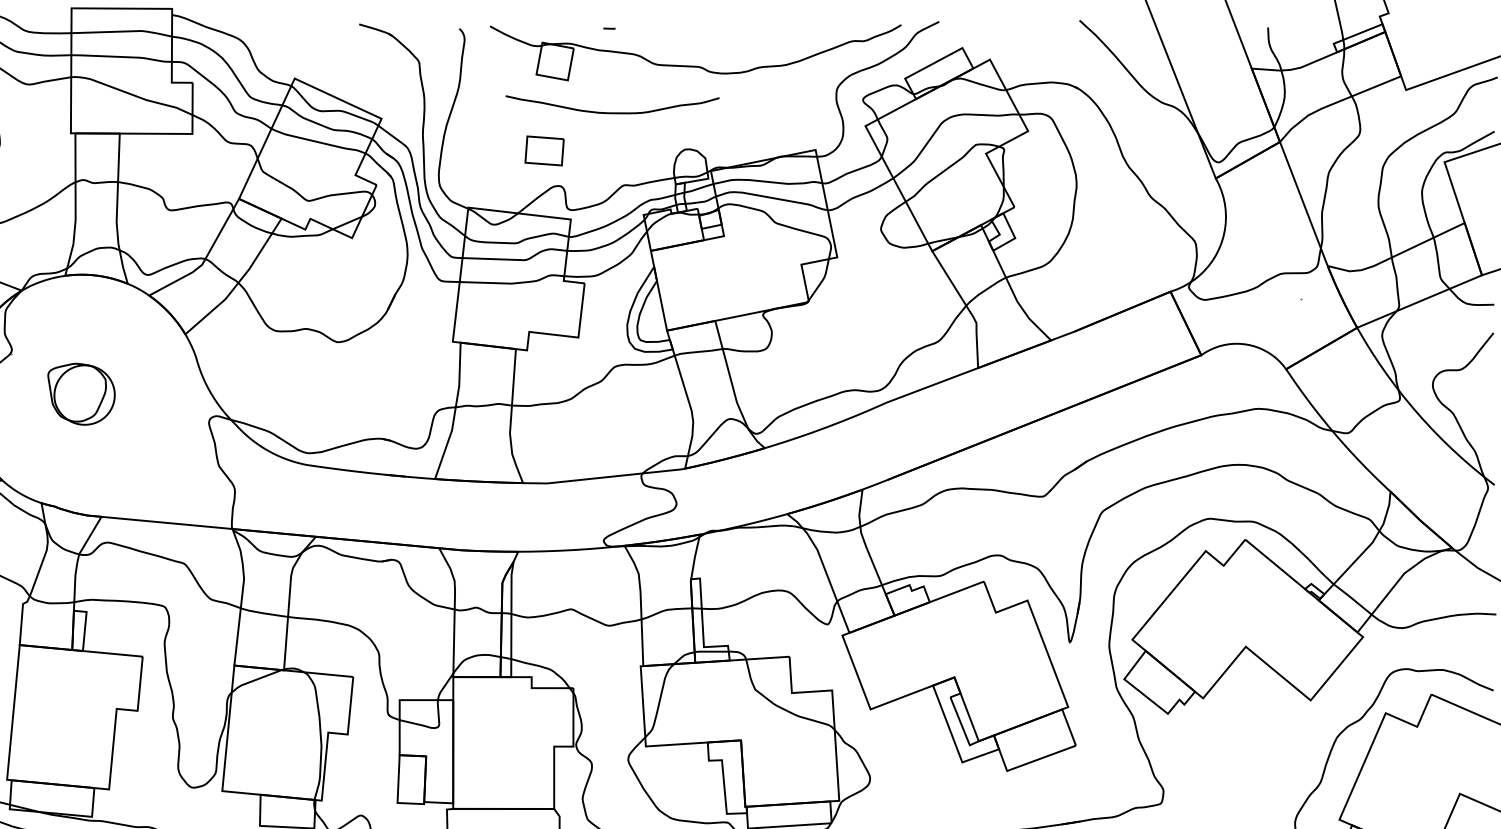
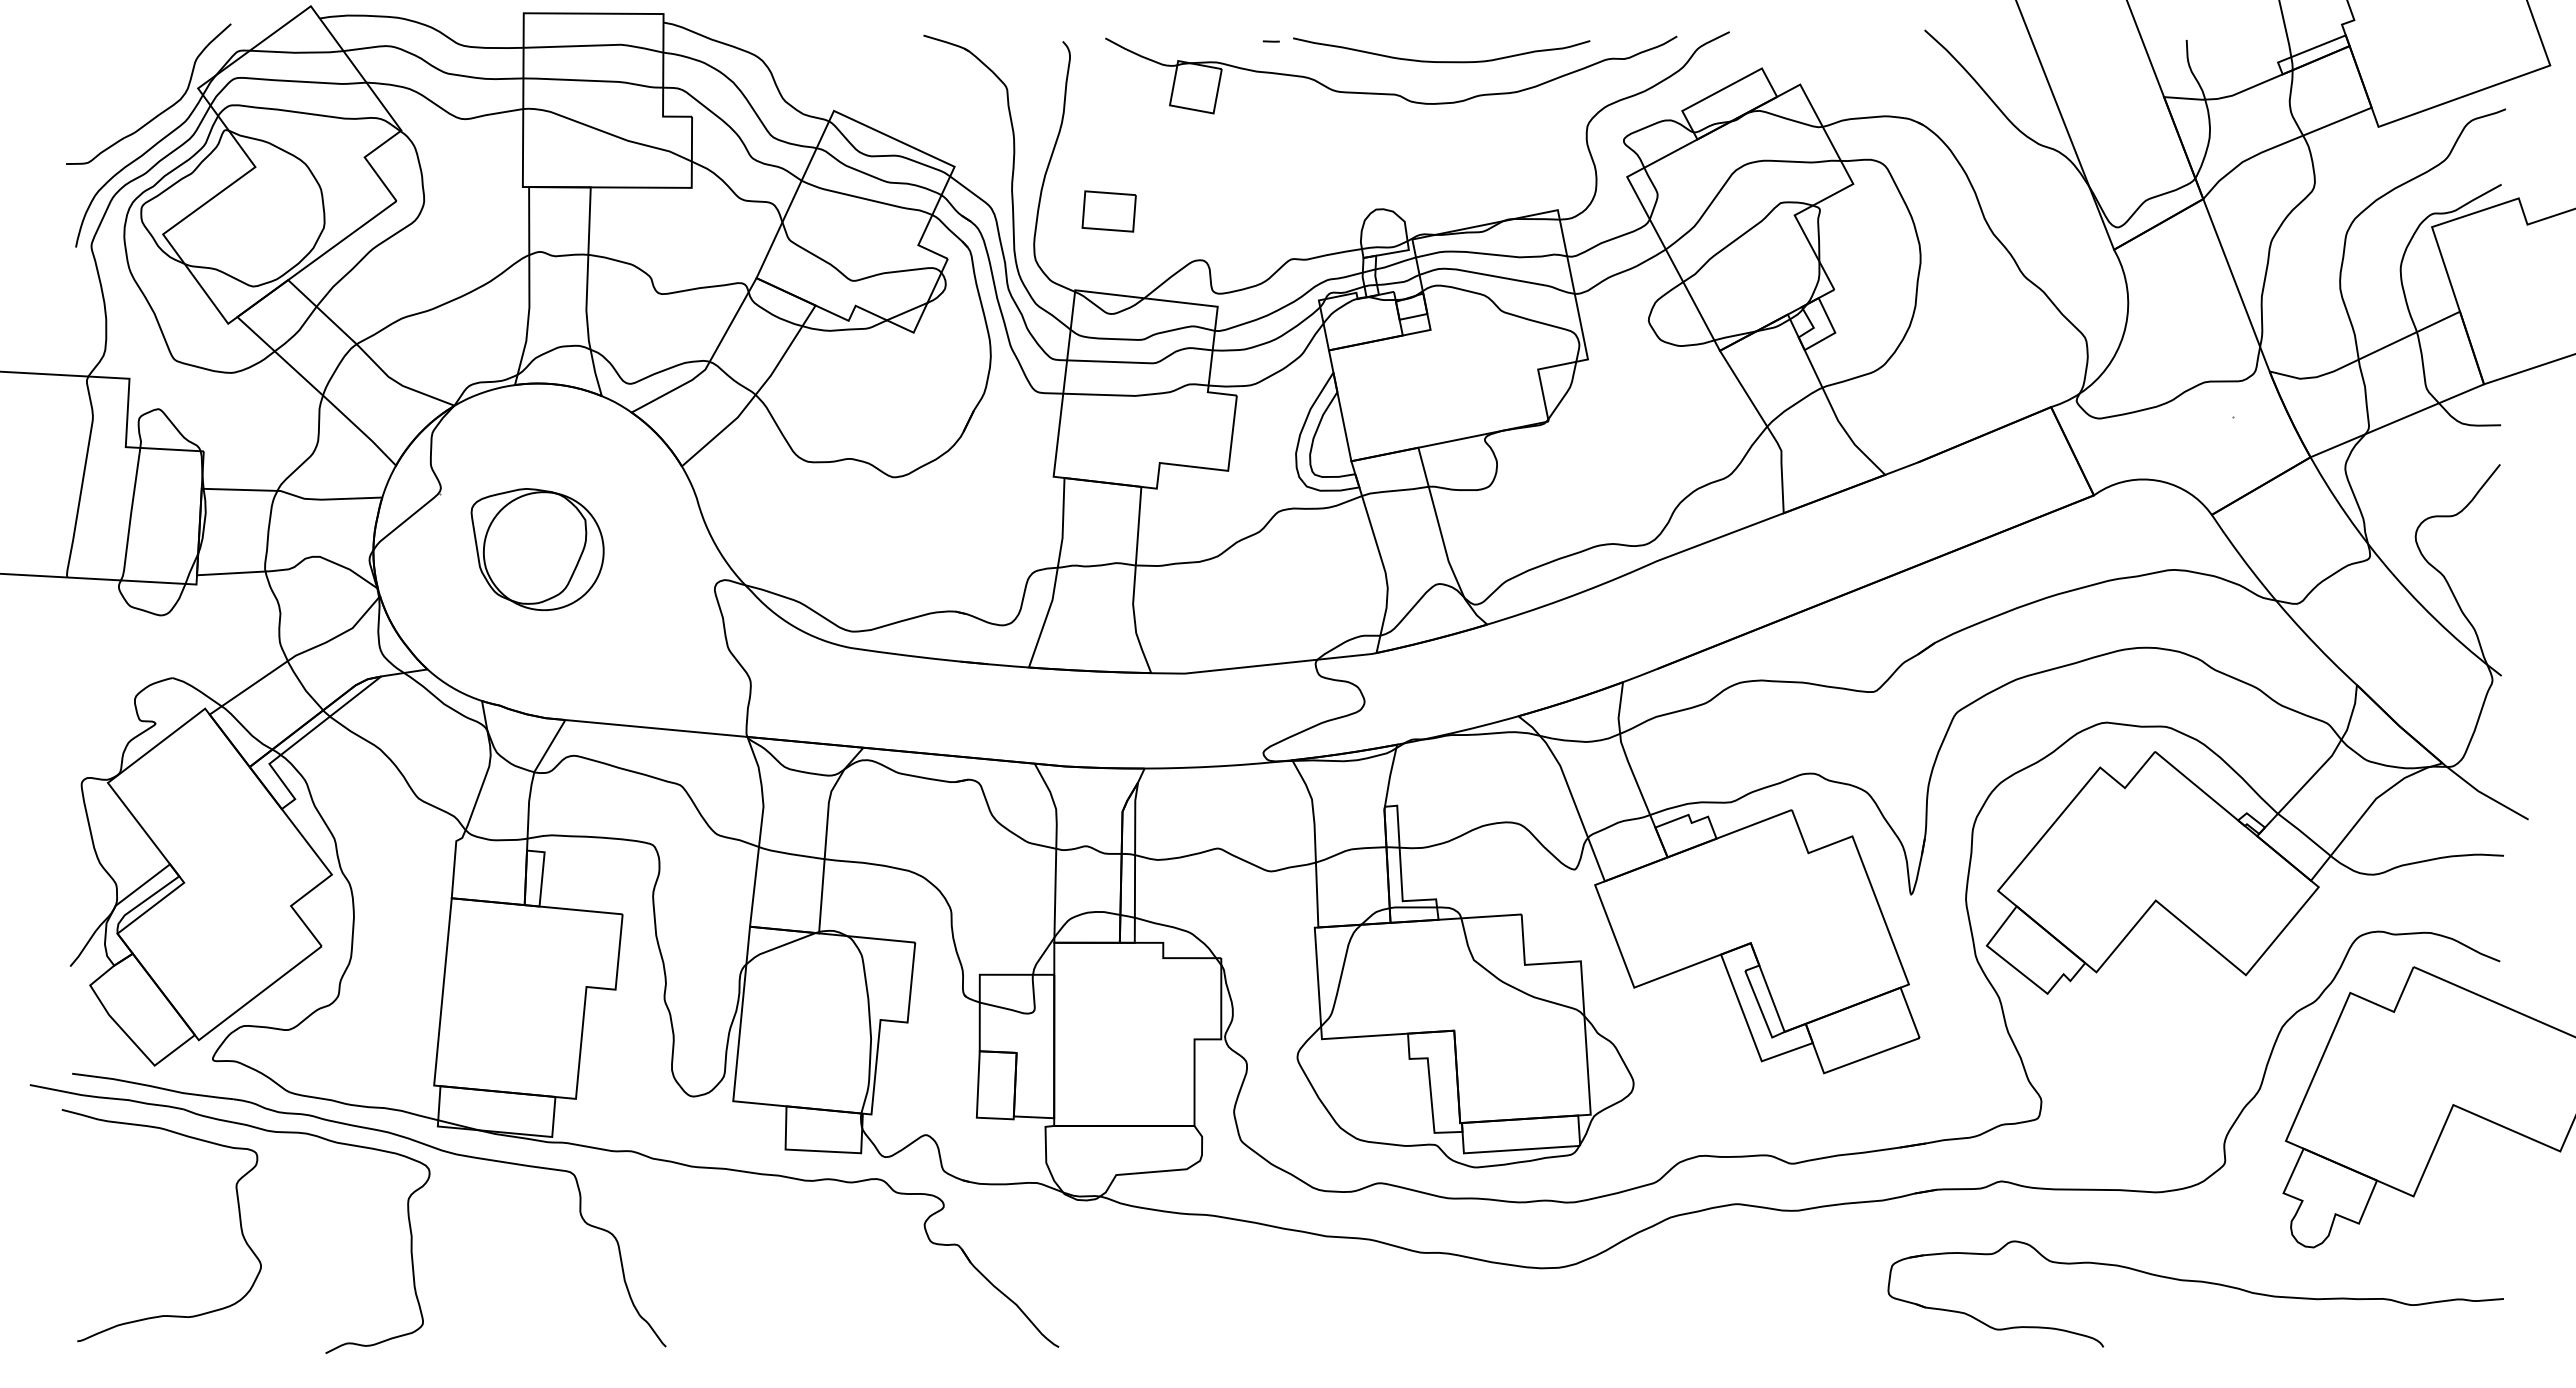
curve: (612, 112) -> (1441, 61), moved
part: (544, 150) -> (1108, 211), moved
part: (81, 394) -> (537, 549), size x1.43

